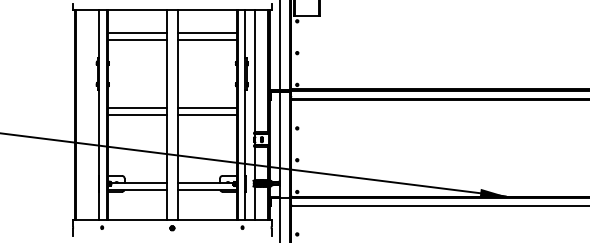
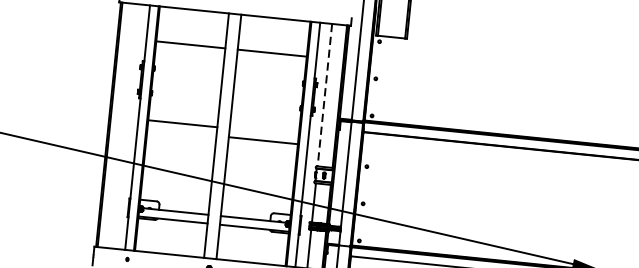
line: (137, 32) -> (191, 35), removed
line: (206, 32) -> (272, 43), removed
line: (255, 71) -> (324, 95), solid -> dashed
line: (206, 107) -> (263, 131), removed
line: (137, 115) -> (181, 132), removed

